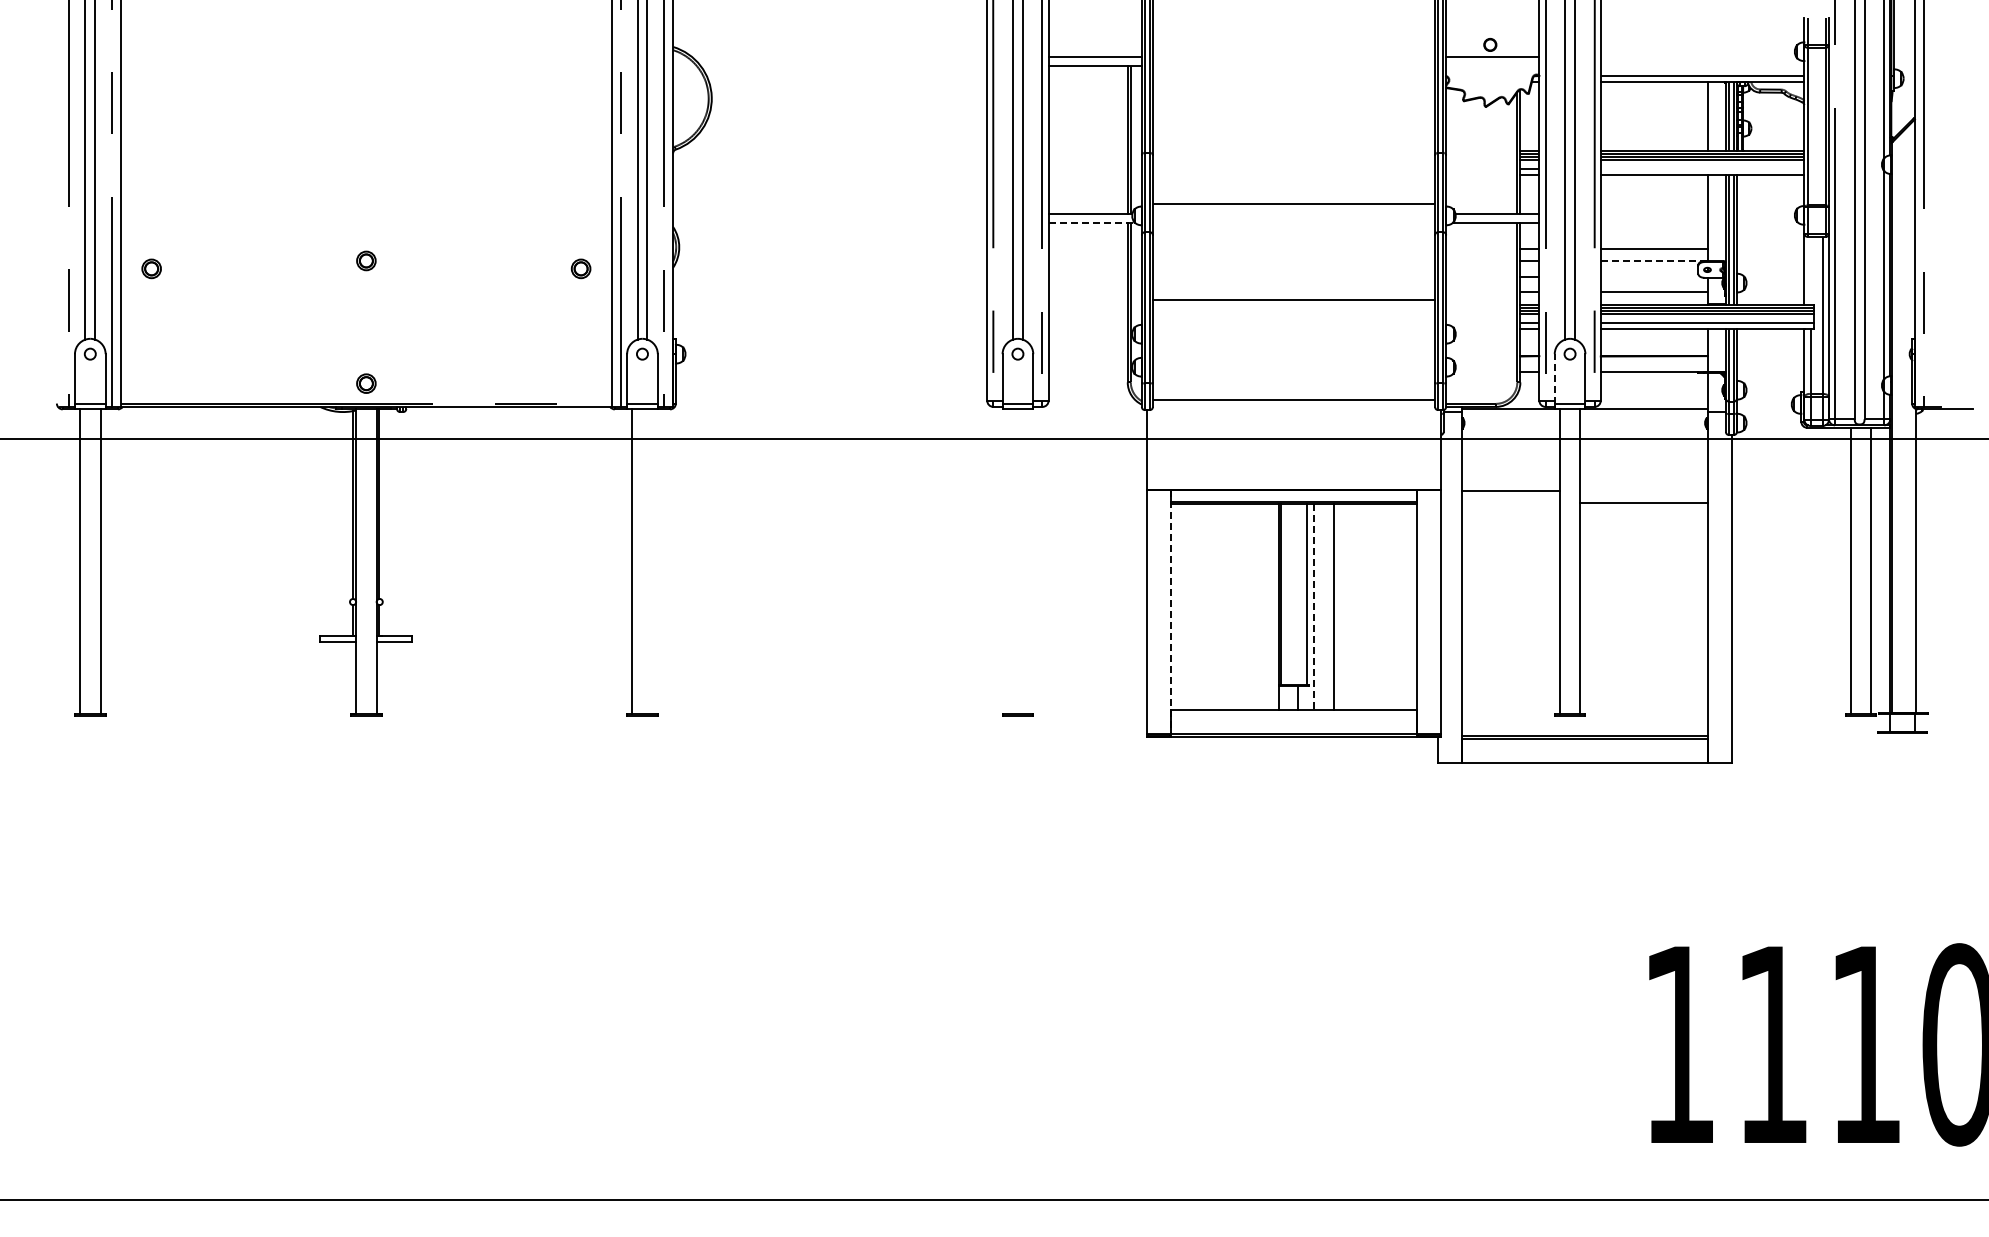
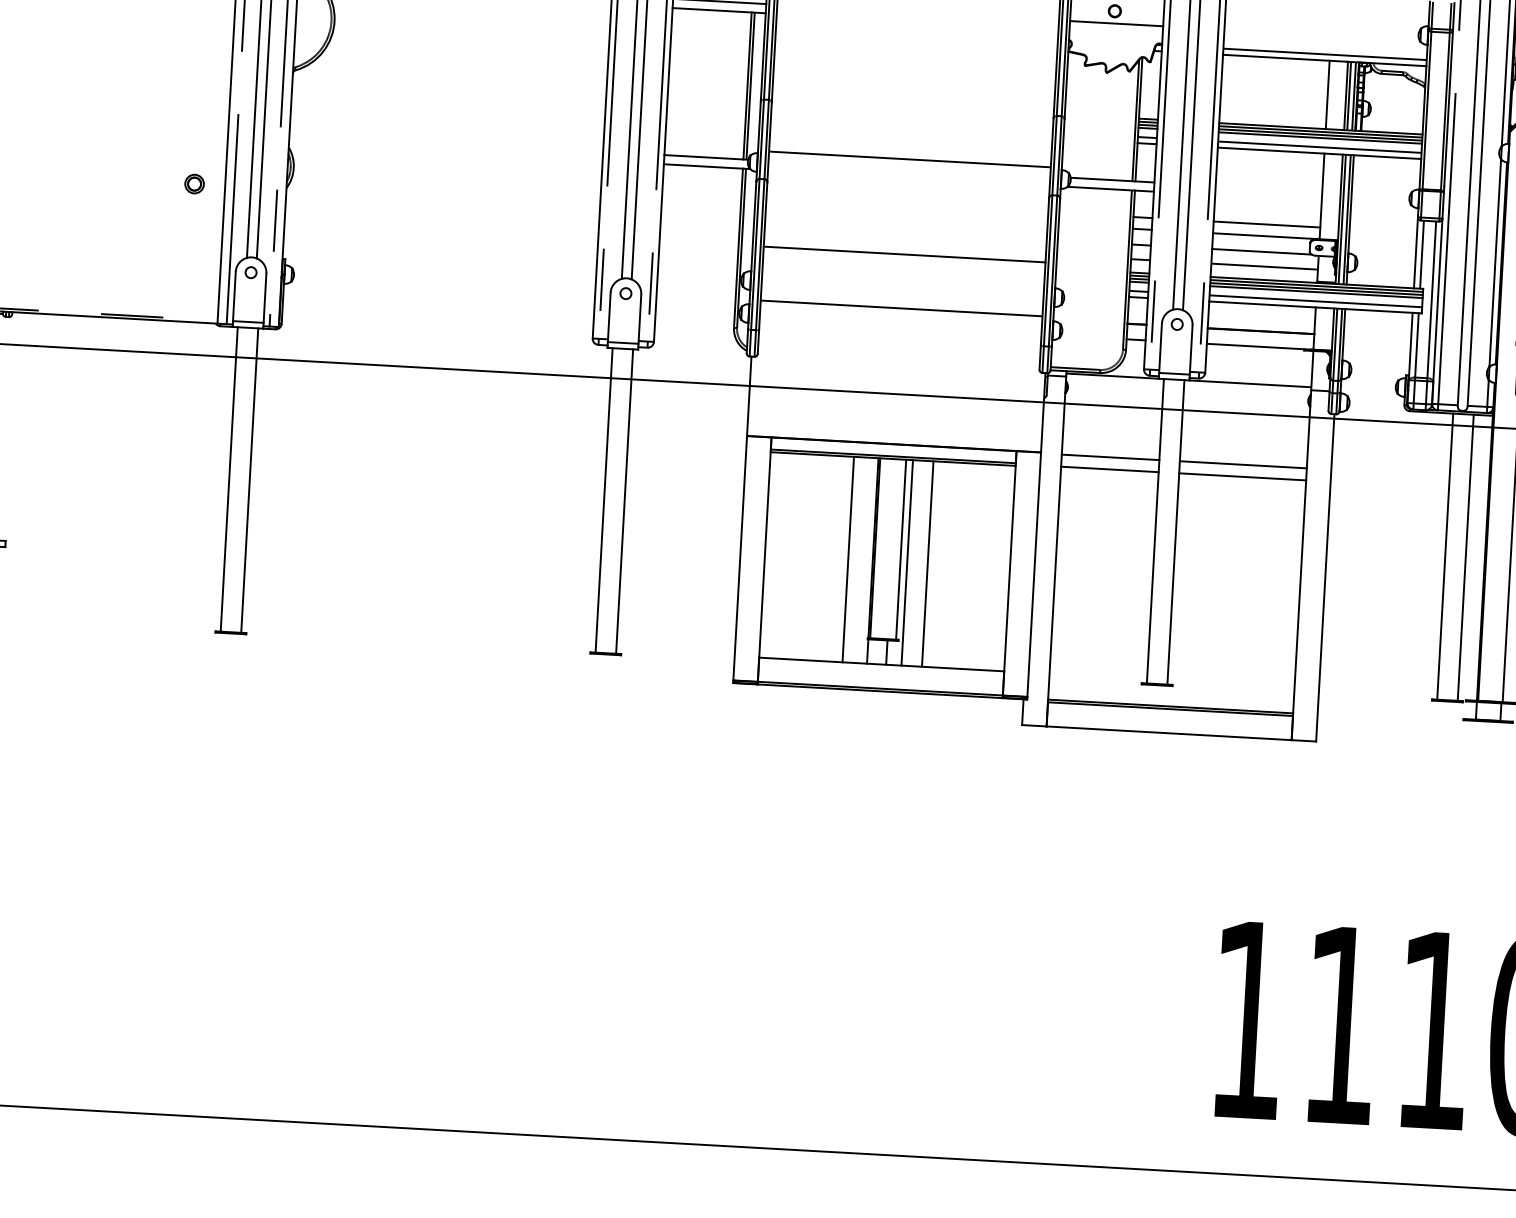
line: (1702, 169) -> (1319, 147), added
line: (1092, 222) -> (707, 166), dashed -> solid
line: (1654, 261) -> (1266, 236), dashed -> solid
line: (1810, 270) -> (1421, 254), added
line: (1650, 276) -> (1261, 251), added
line: (1554, 378) -> (1160, 347), dashed -> solid
line: (1293, 399) -> (901, 308), moved
line: (1643, 490) -> (1242, 464), added
line: (1510, 502) -> (1109, 469), added
line: (652, 561) -> (249, 480), added
line: (1007, 561) -> (603, 500), added
line: (1028, 561) -> (624, 501), added
line: (1254, 607) -> (848, 559), added
line: (1313, 607) -> (906, 563), dashed -> solid
line: (1171, 612) -> (764, 560), dashed -> solid

